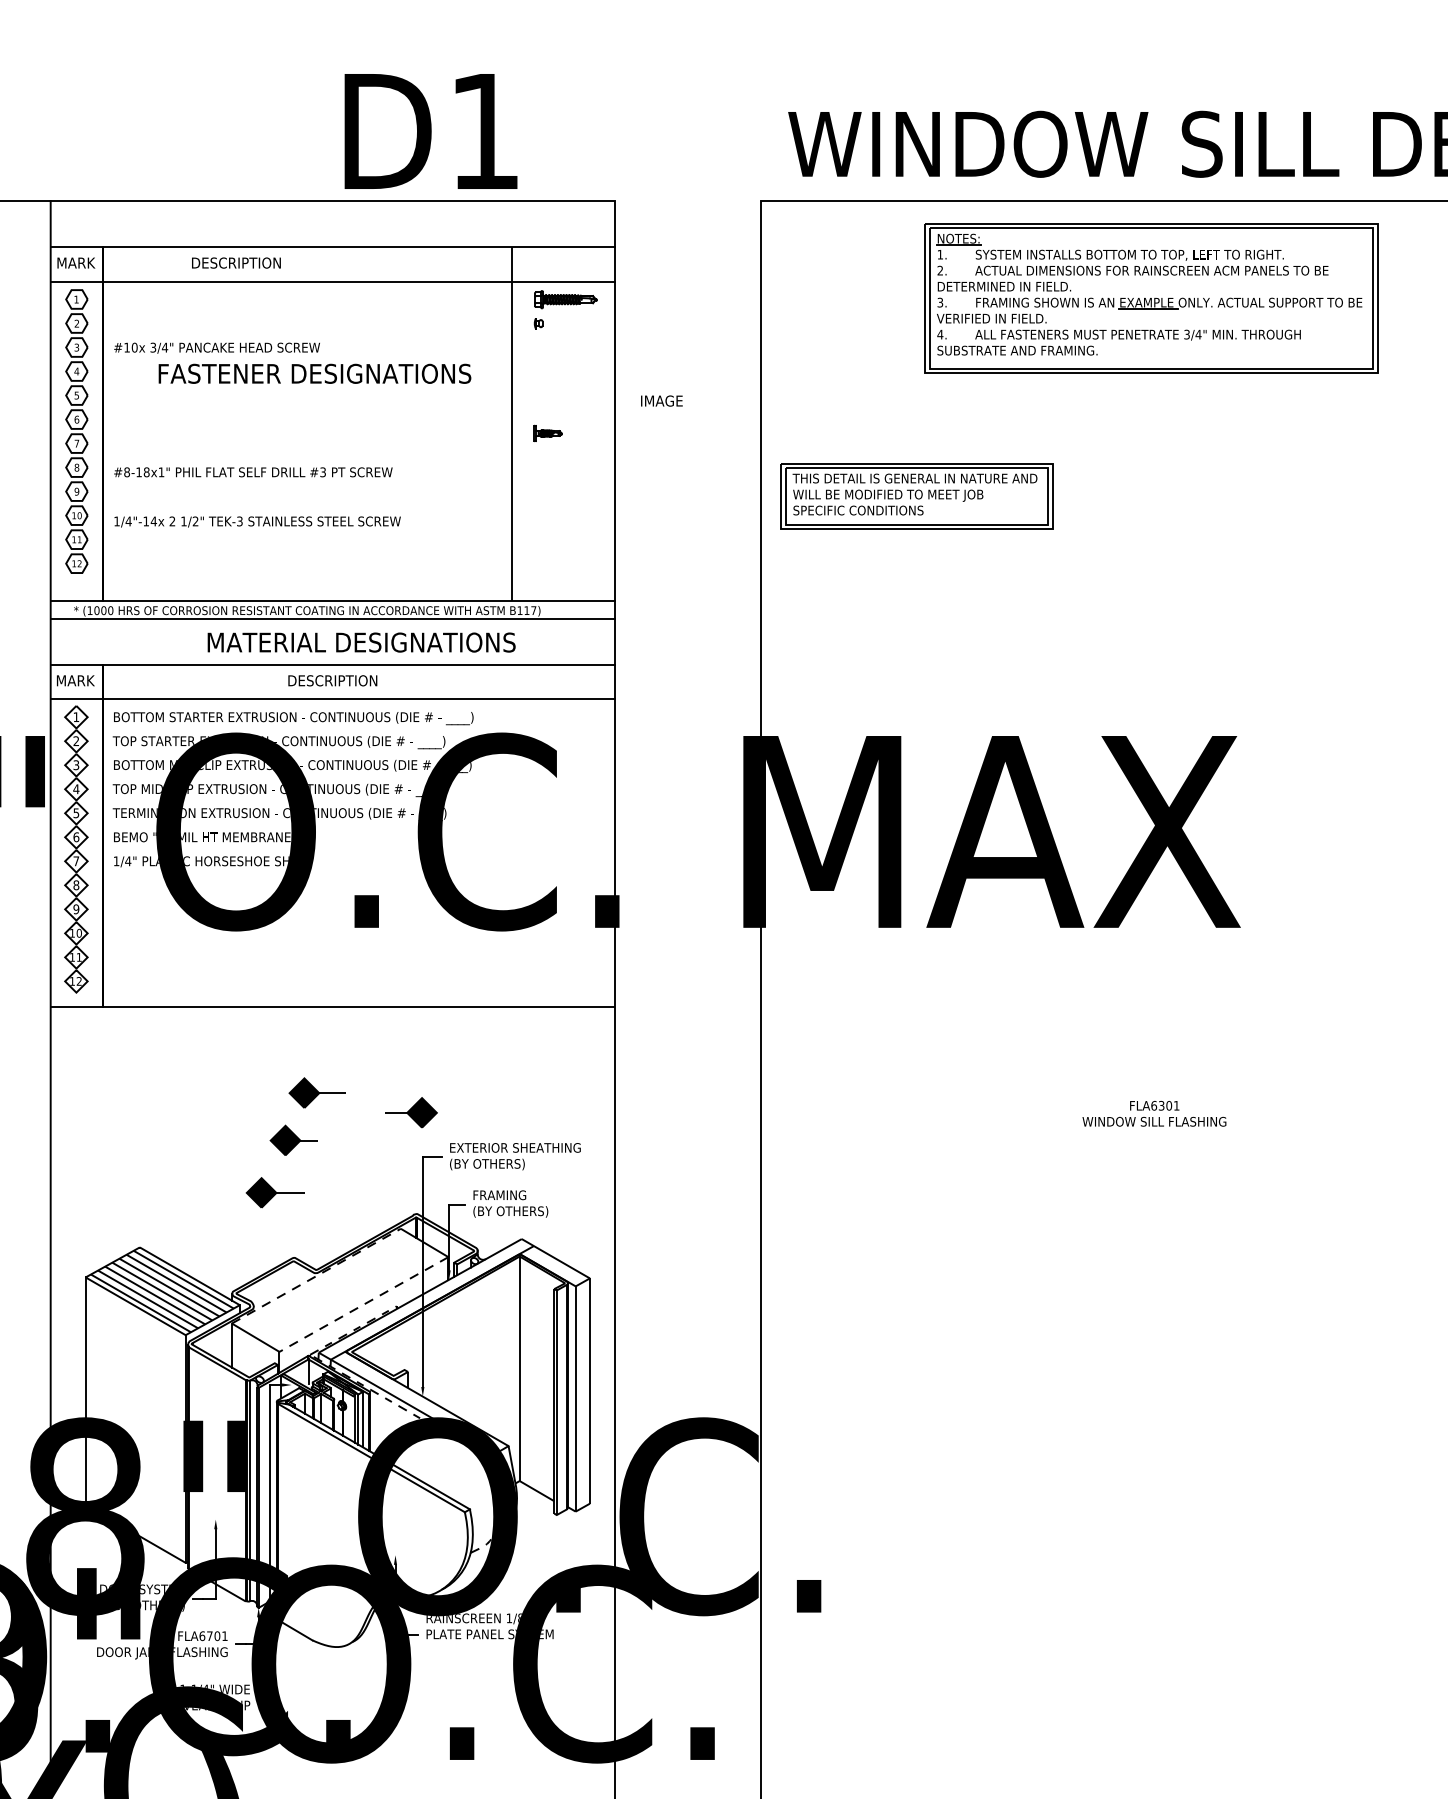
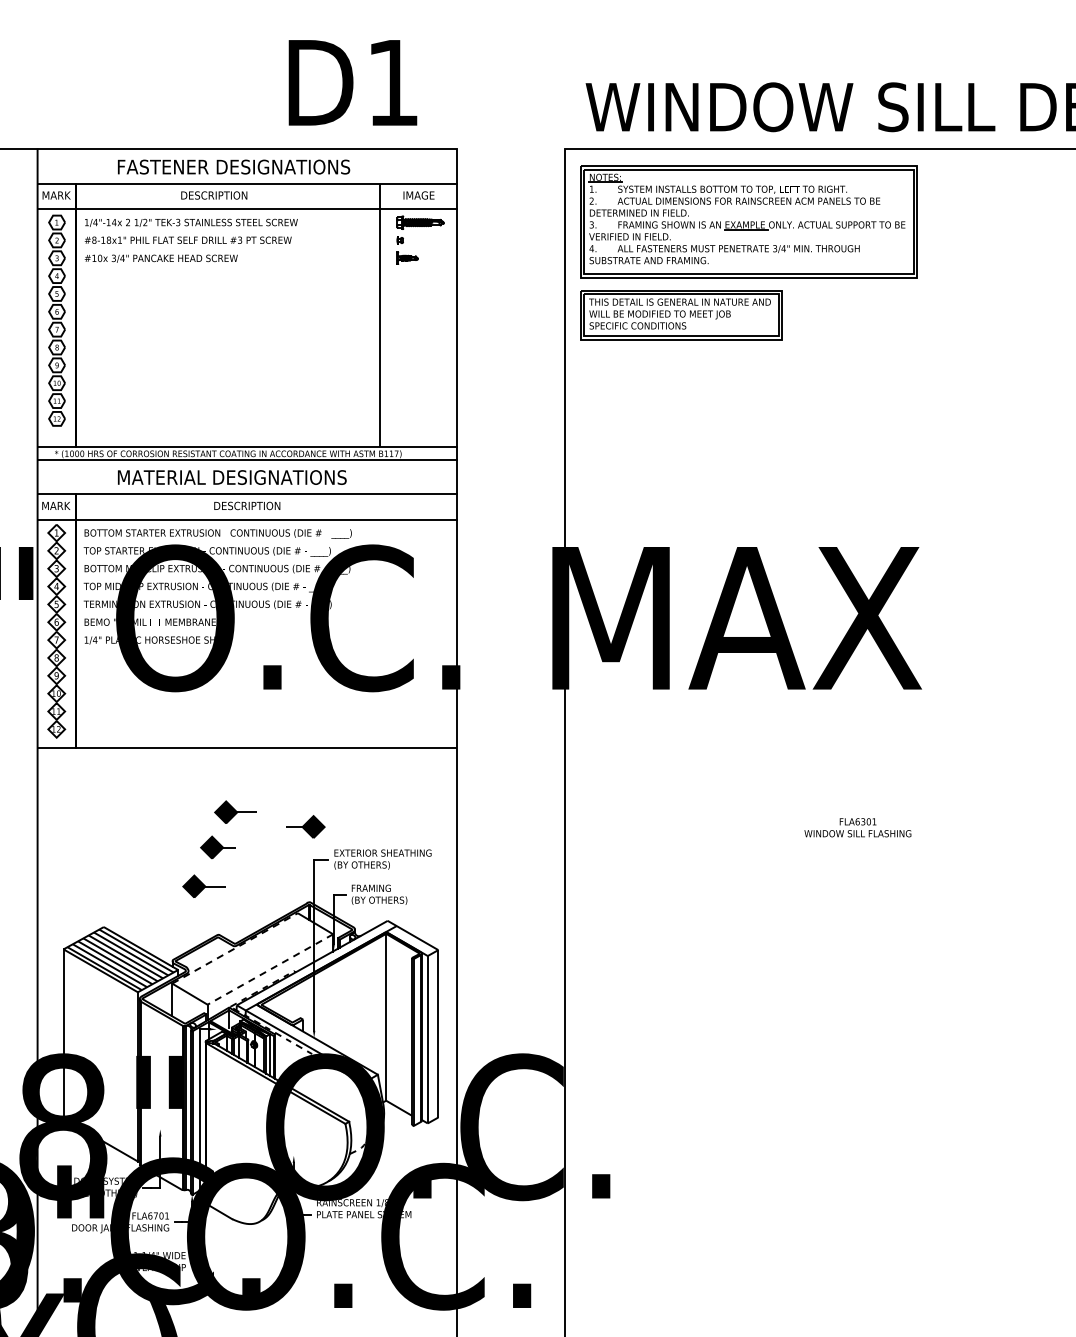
text: (430, 131) -> (352, 82), moved
text: (236, 262) -> (214, 195), moved
part: (1151, 298) -> (748, 221), moved
text: (314, 373) -> (233, 166), moved
text: (661, 400) -> (418, 195), moved
part: (547, 433) -> (406, 258), moved
text: (253, 472) -> (188, 240), moved
part: (916, 496) -> (681, 315), moved
text: (257, 521) -> (191, 222), moved
text: (361, 642) -> (232, 477), moved

